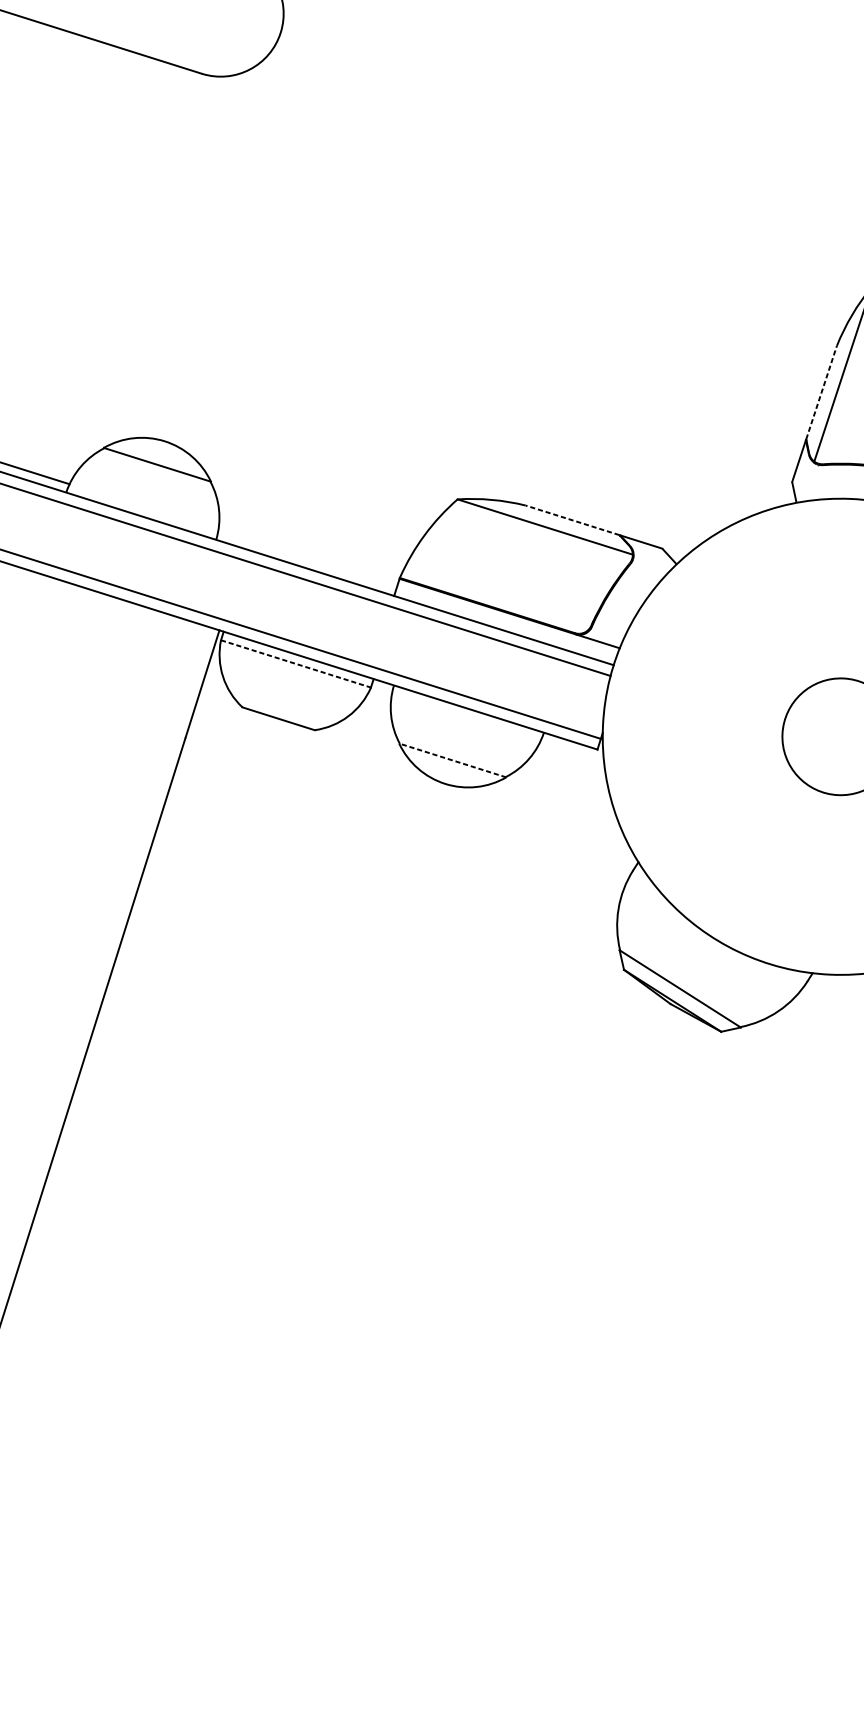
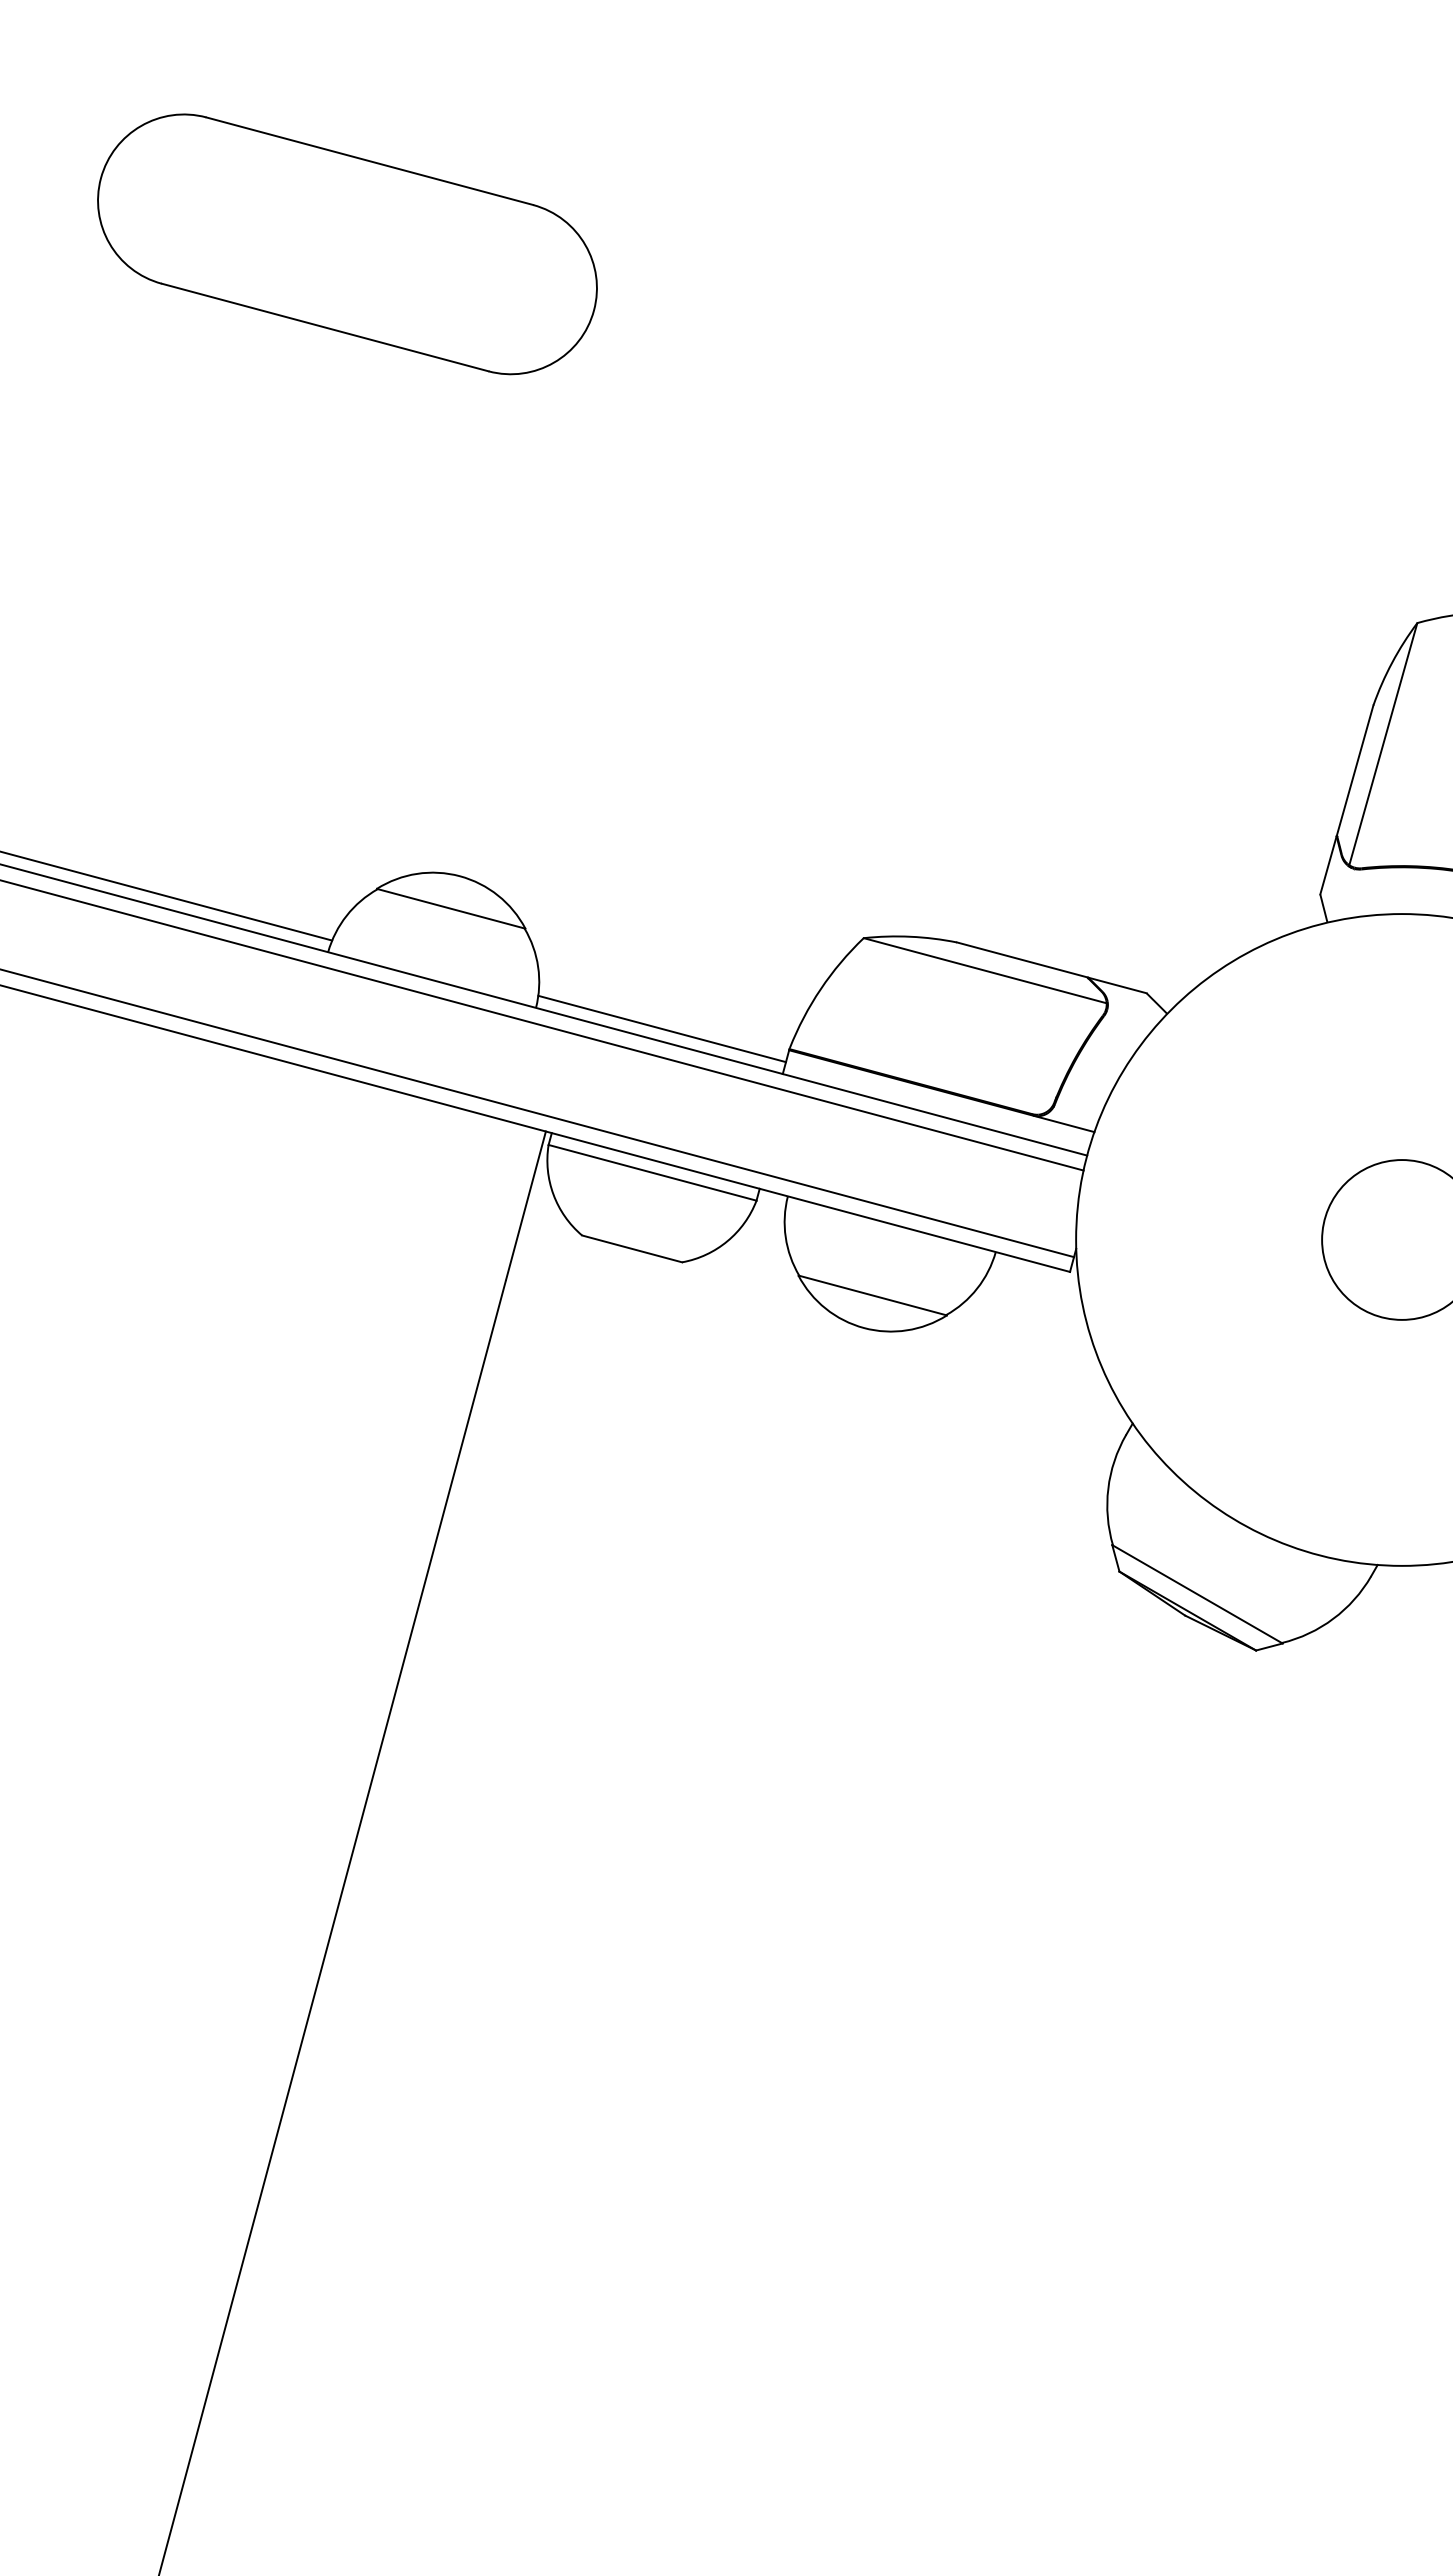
line: (821, 391) -> (1355, 769), dashed -> solid
line: (572, 519) -> (1021, 959), dashed -> solid
line: (307, 558) -> (661, 1028), added
line: (295, 663) -> (652, 1172), dashed -> solid
line: (452, 760) -> (872, 1295), dashed -> solid

